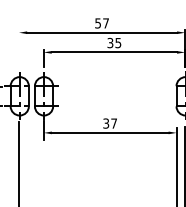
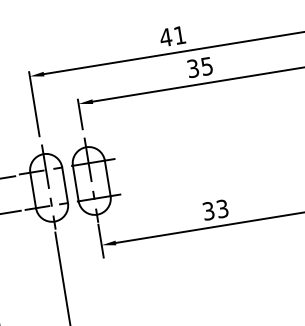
text: (101, 23) -> (171, 36), 57 -> 41
line: (19, 48) -> (35, 103), added
text: (114, 123) -> (223, 208), 37 -> 33

